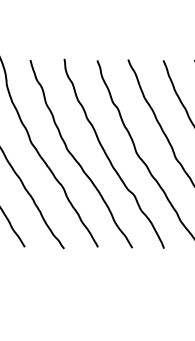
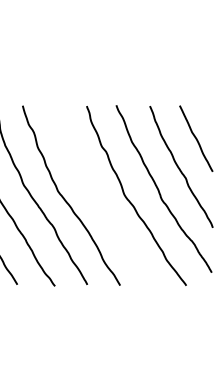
curve: (109, 158) -> (98, 199), removed

